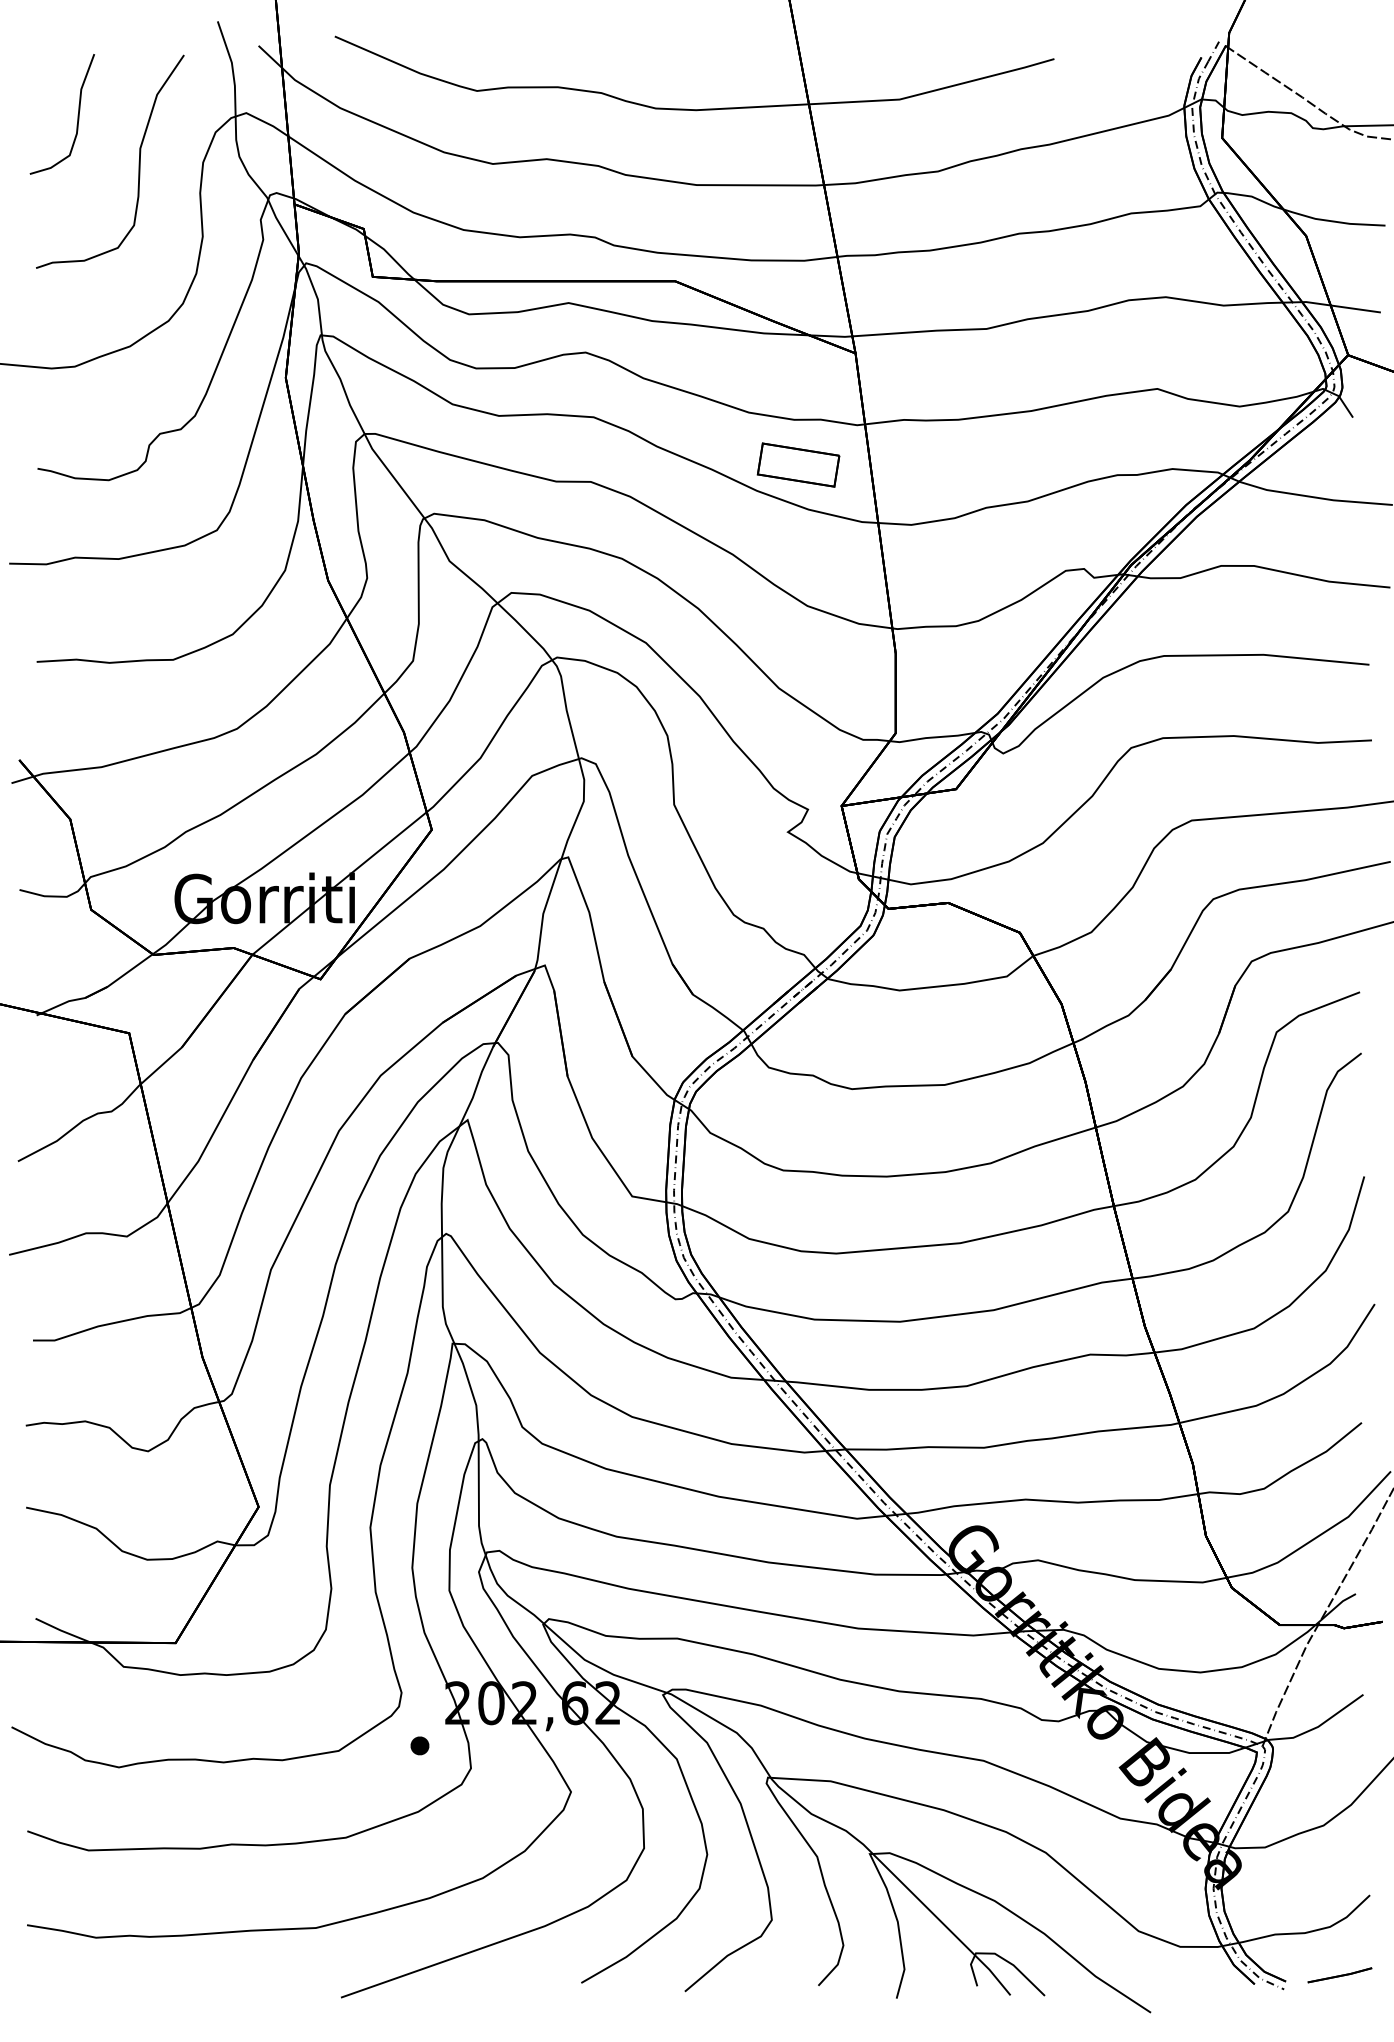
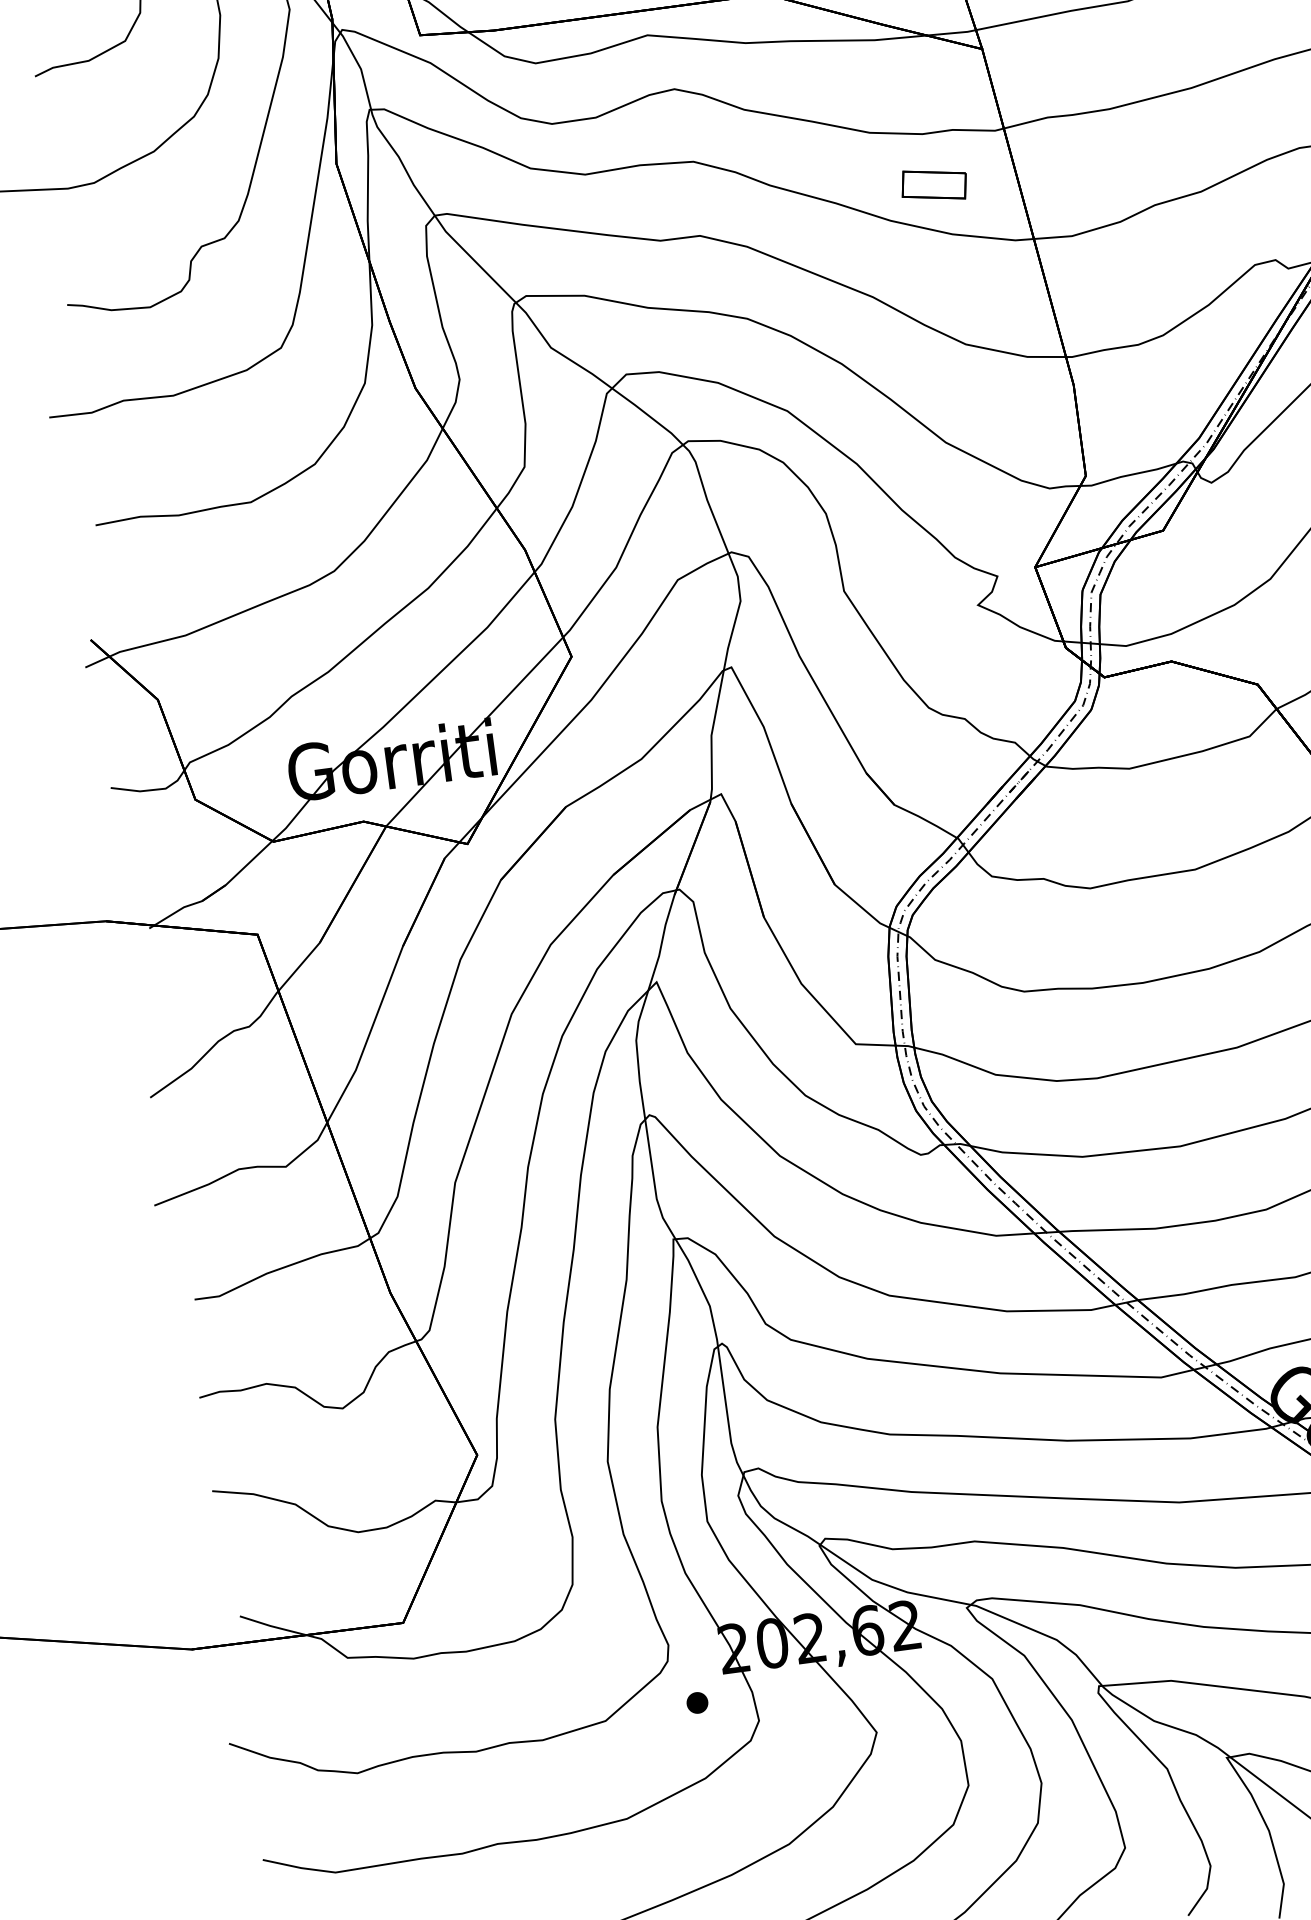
part: (798, 464) -> (934, 184), size x0.7

